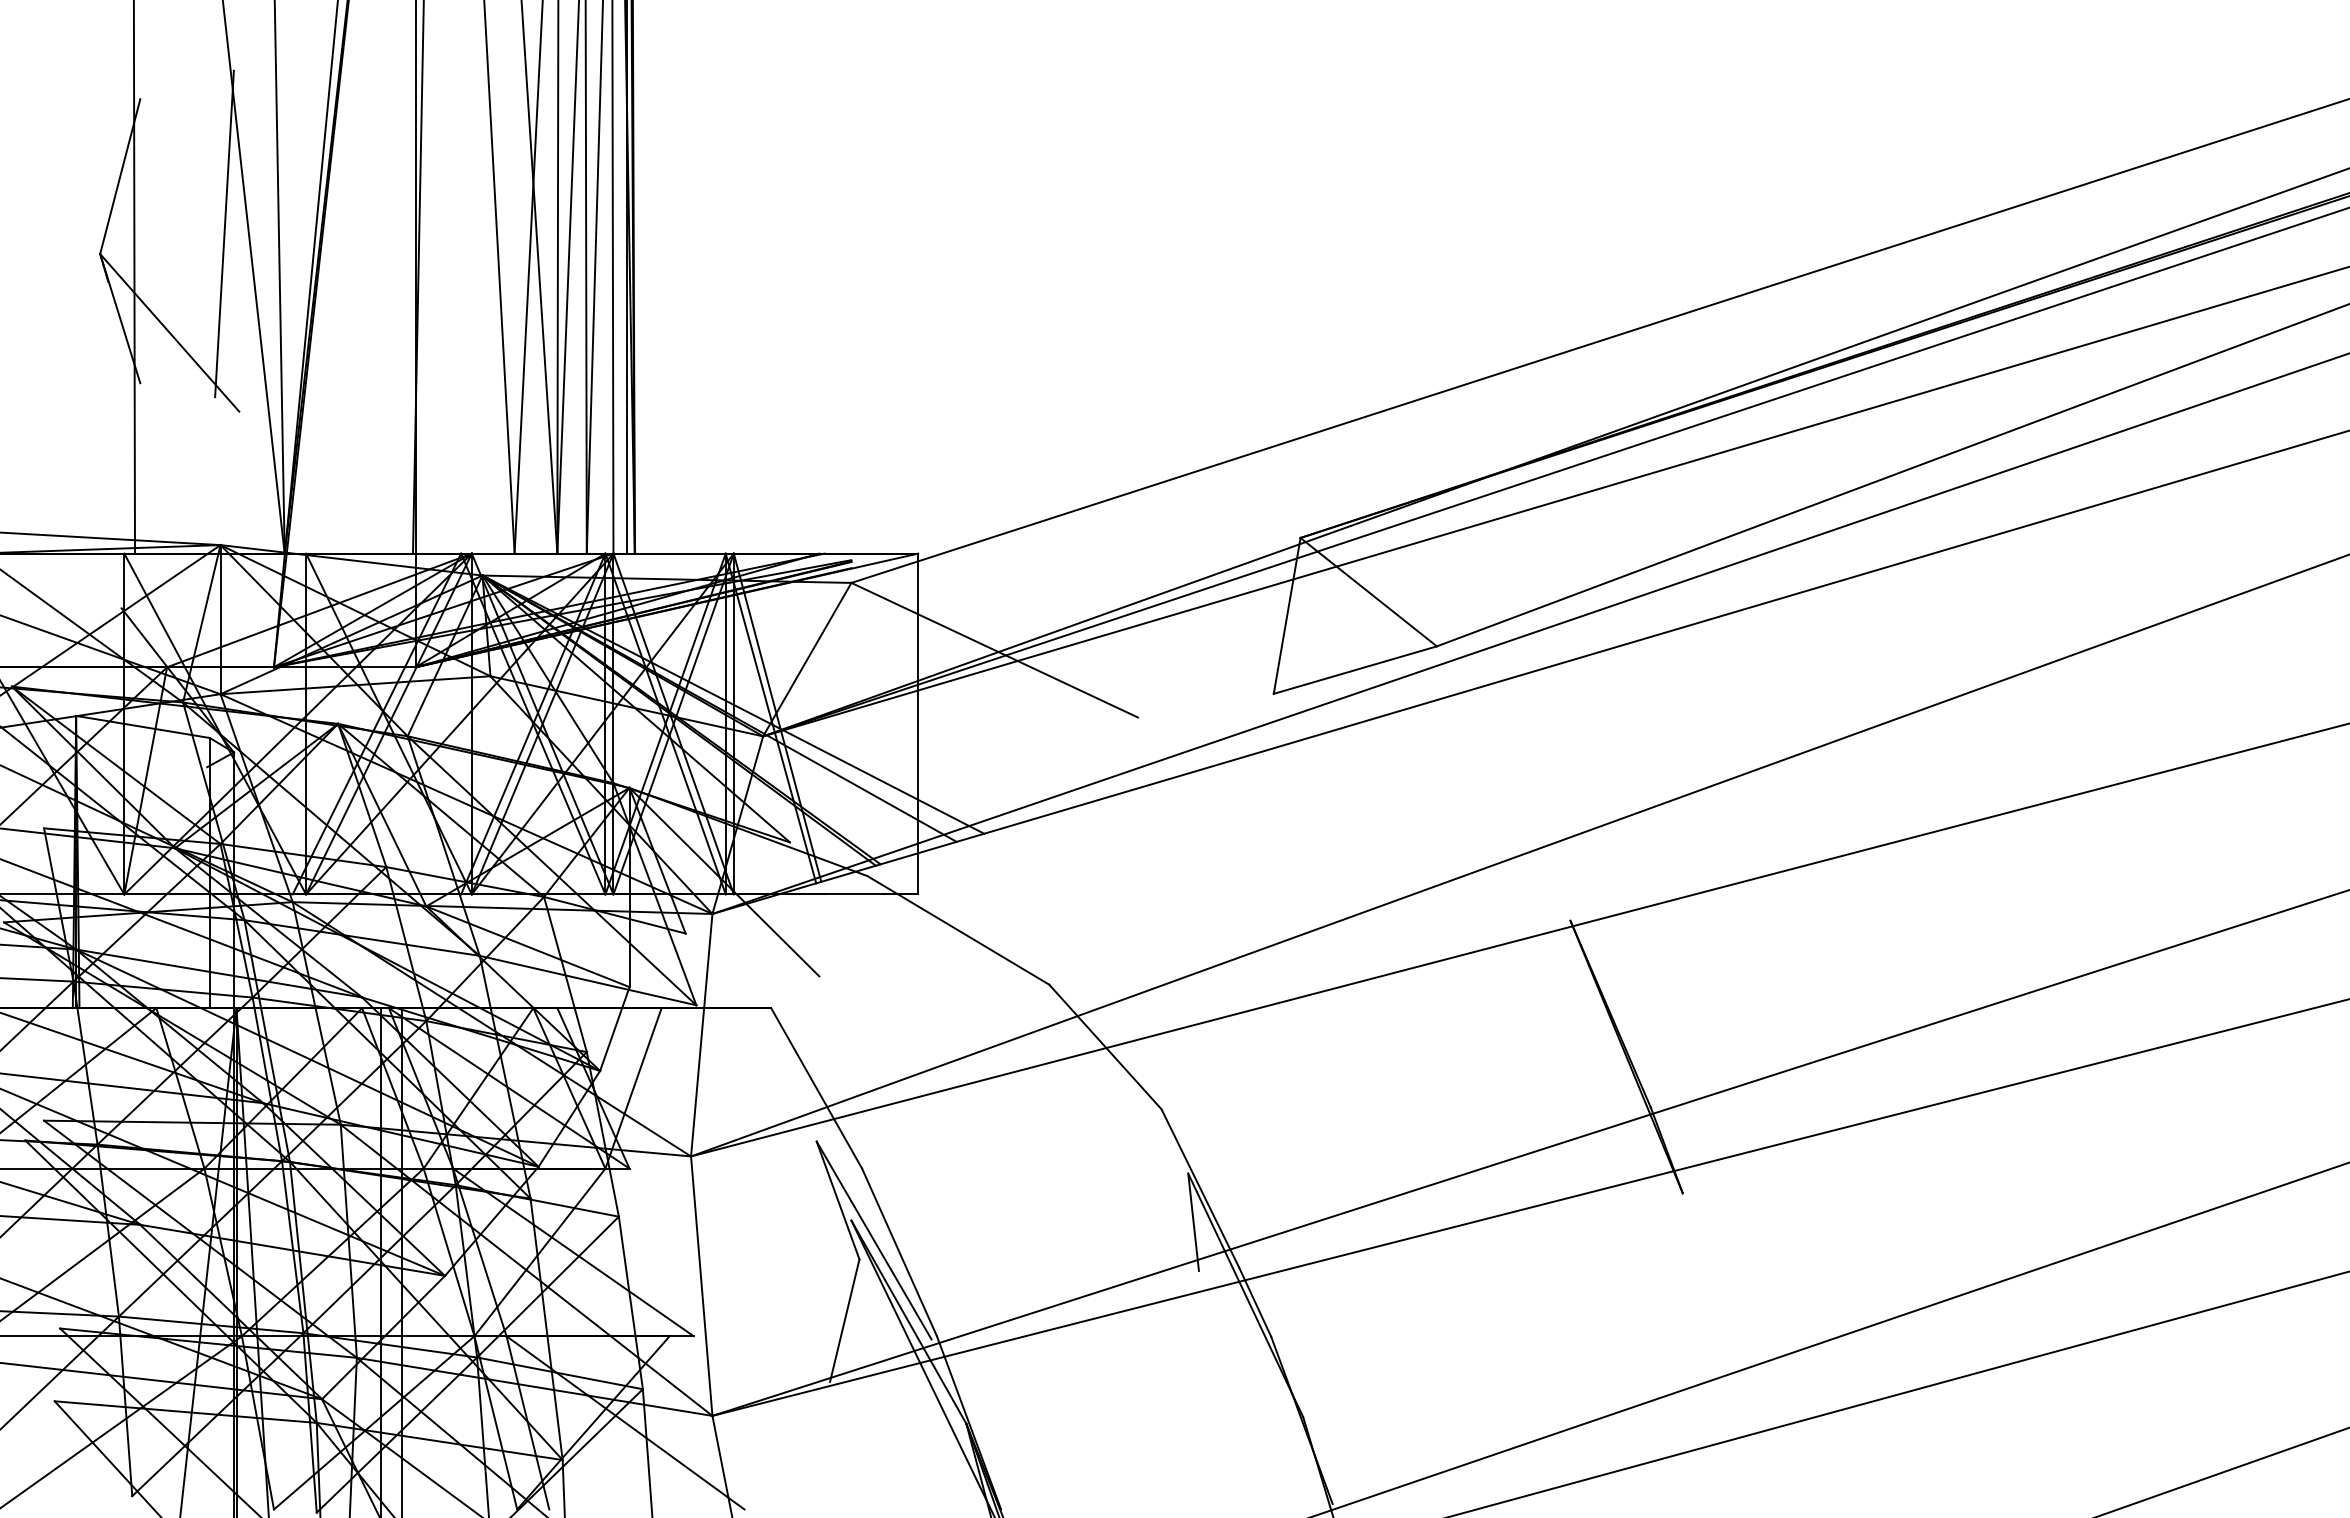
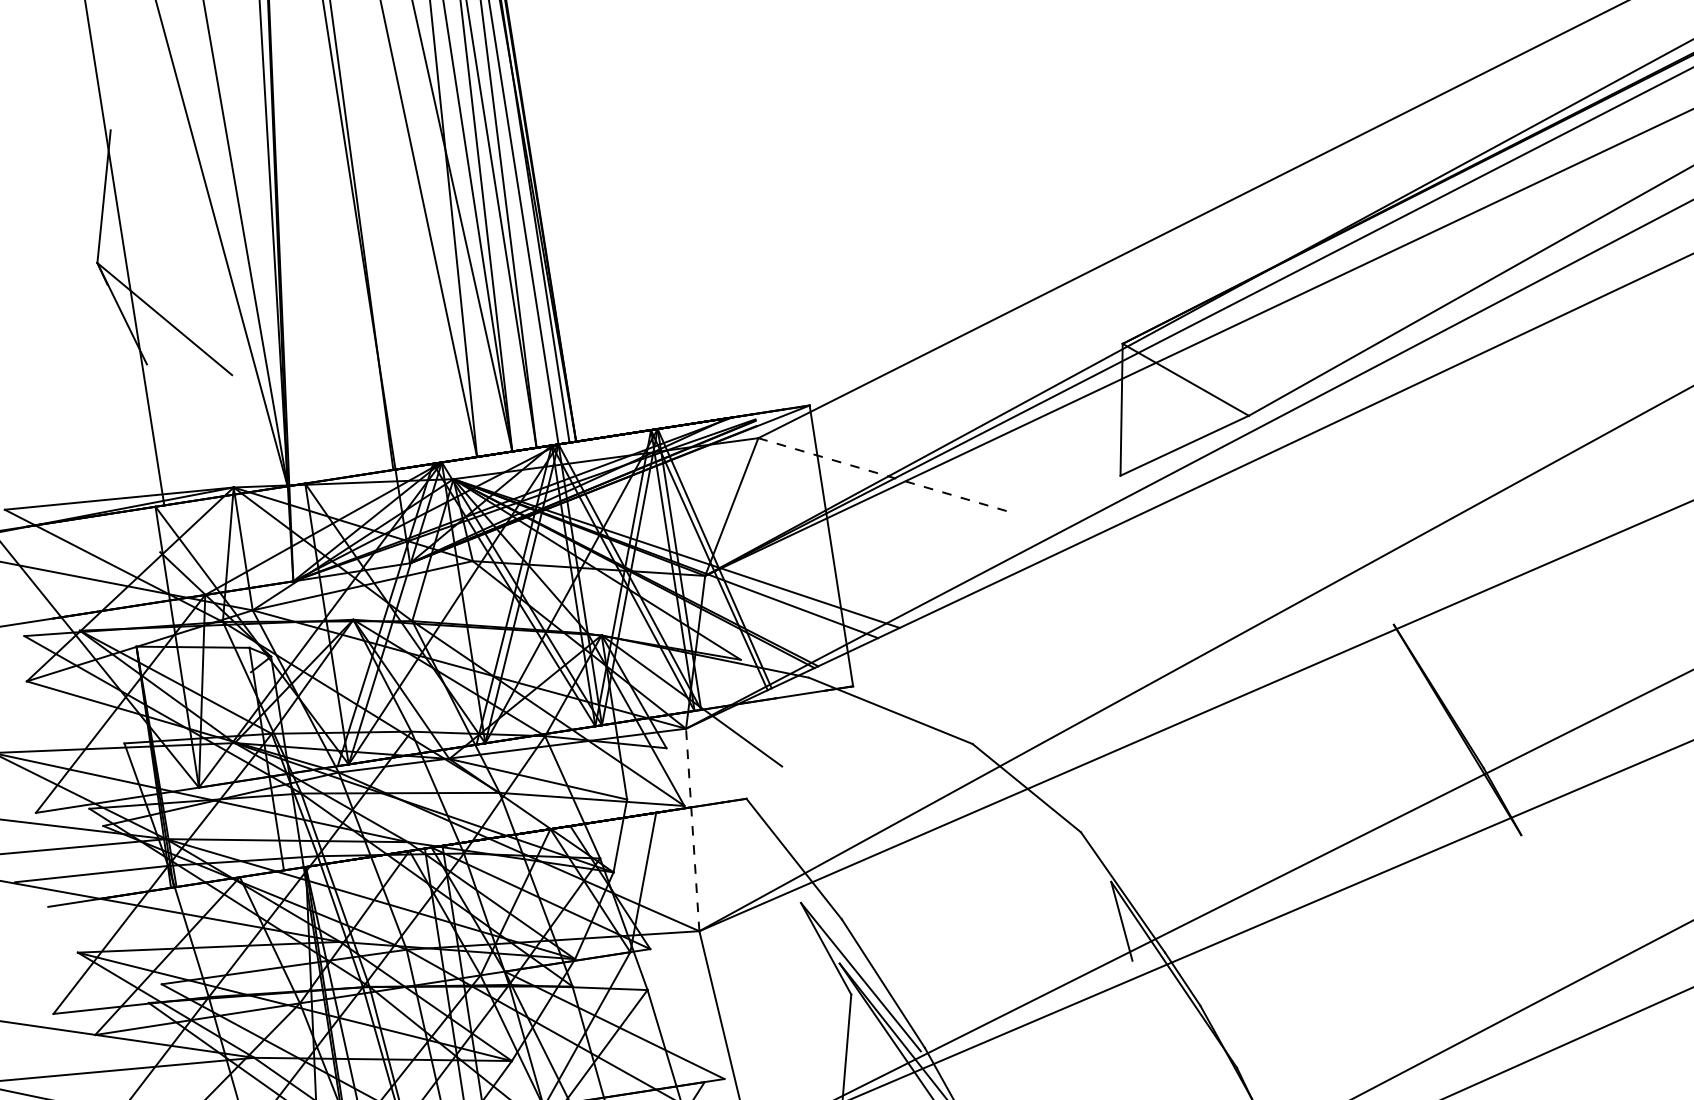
line: (224, 233) -> (197, 230), removed
line: (995, 650) -> (885, 475), solid -> dashed
line: (701, 1035) -> (692, 830), solid -> dashed

